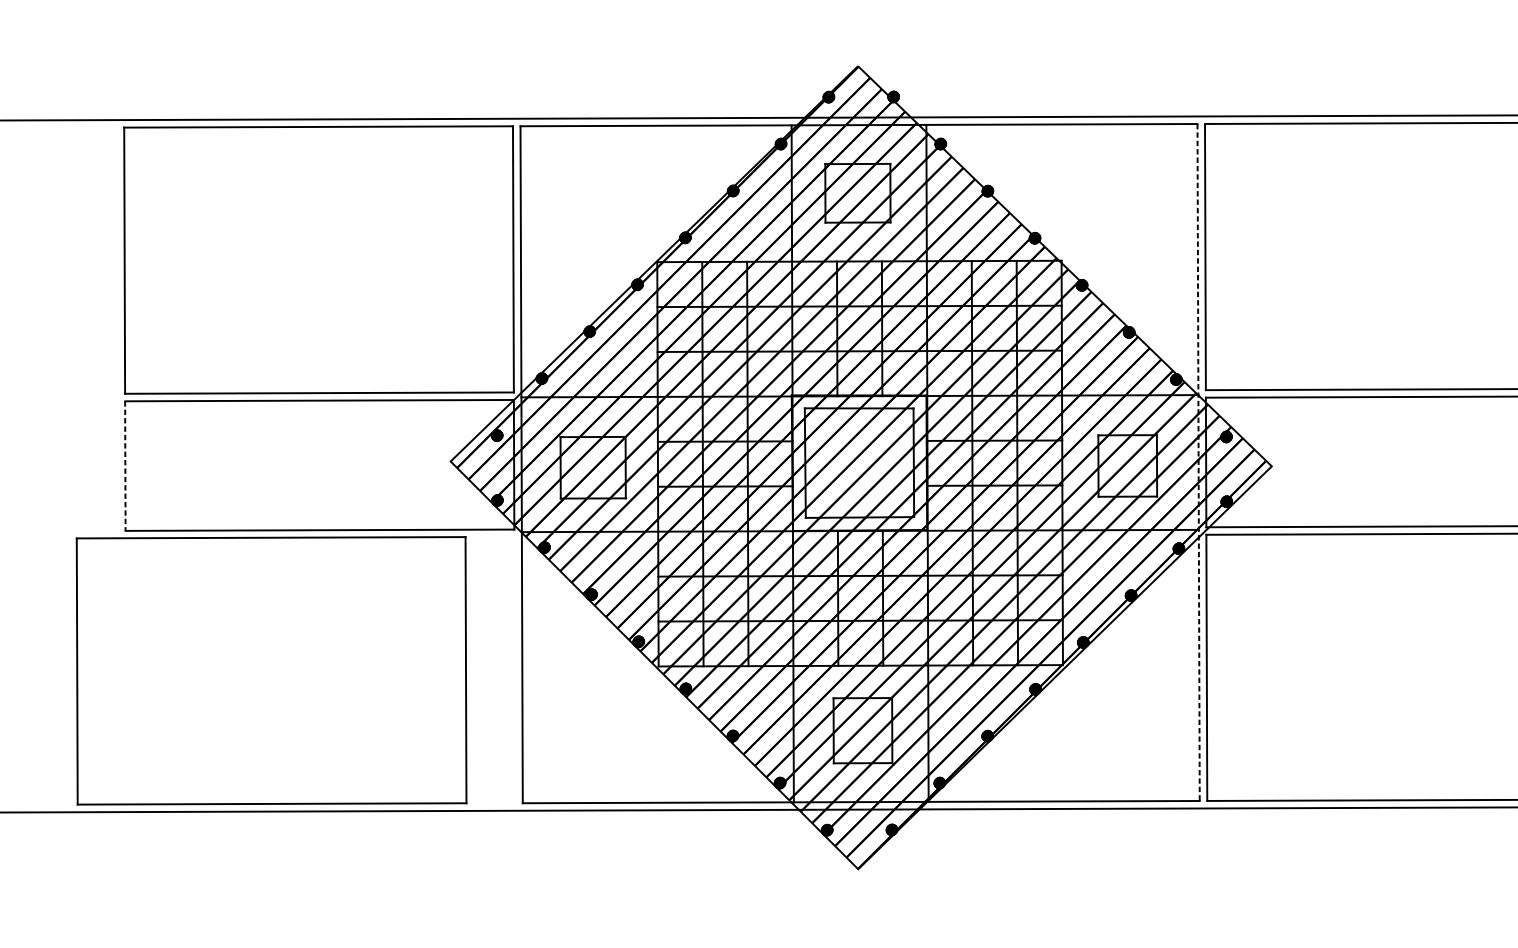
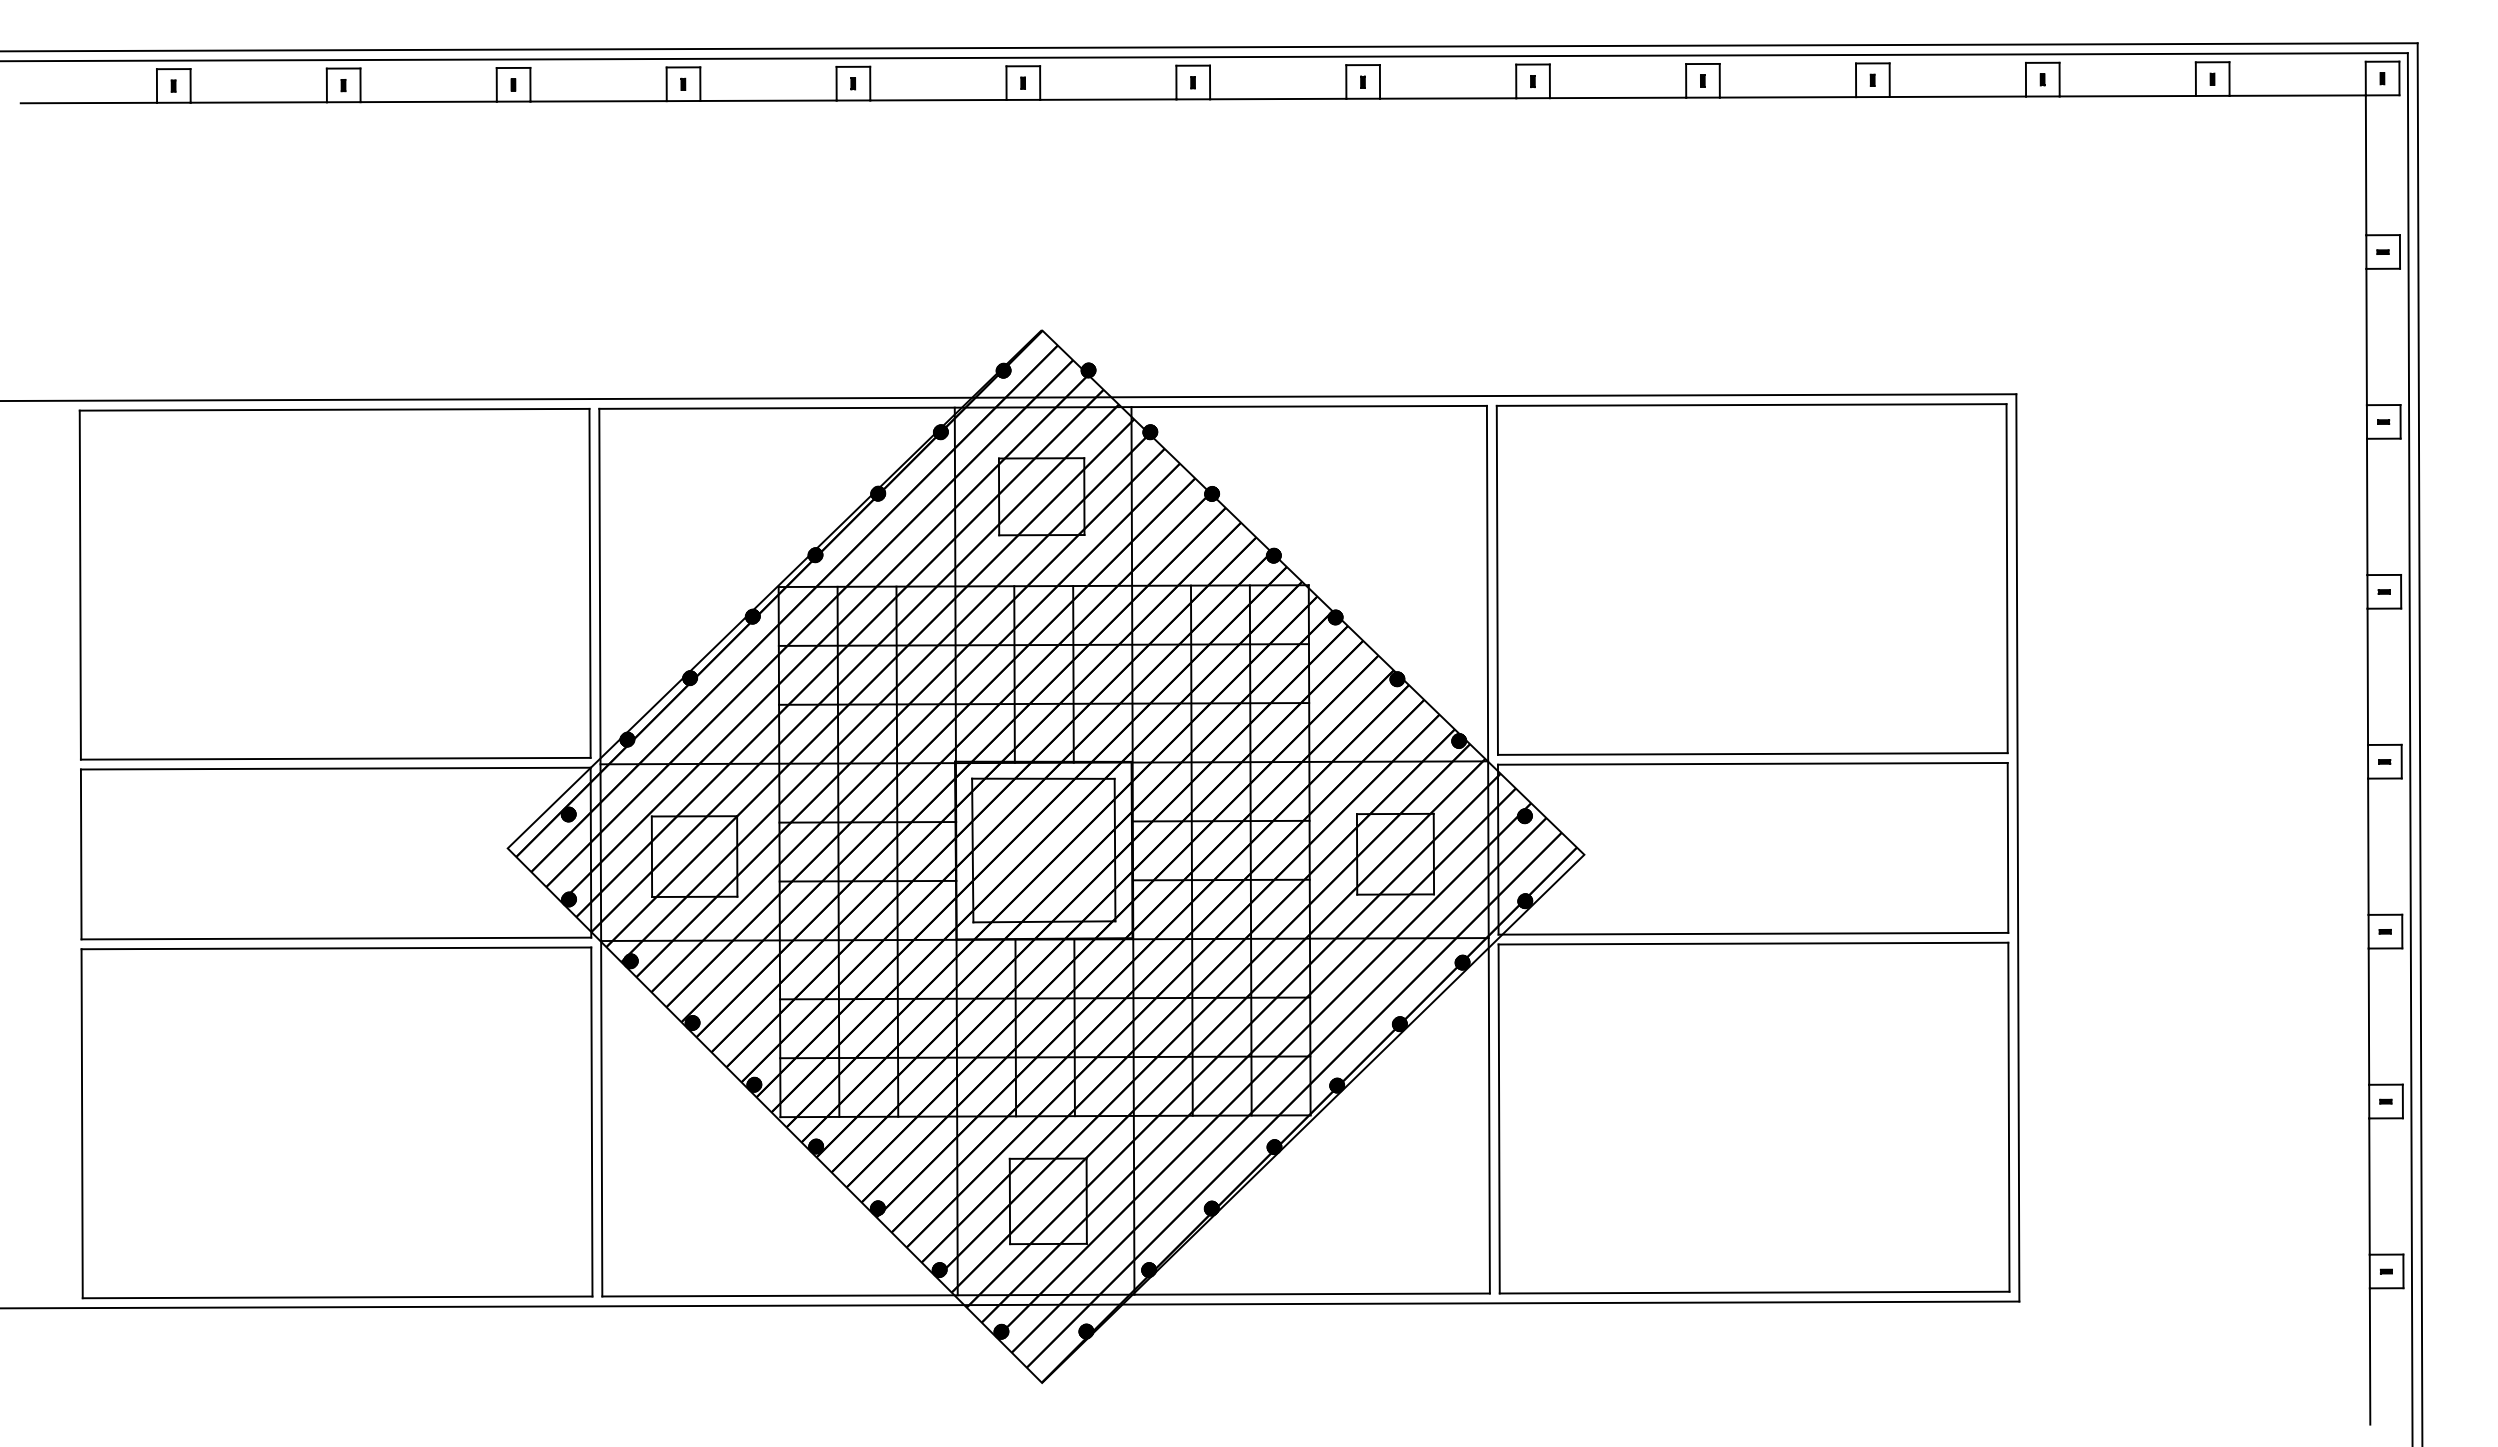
line: (1198, 462) -> (1488, 849), dashed -> solid
line: (125, 466) -> (81, 854), dashed -> solid
part: (271, 670) -> (336, 1122), moved

